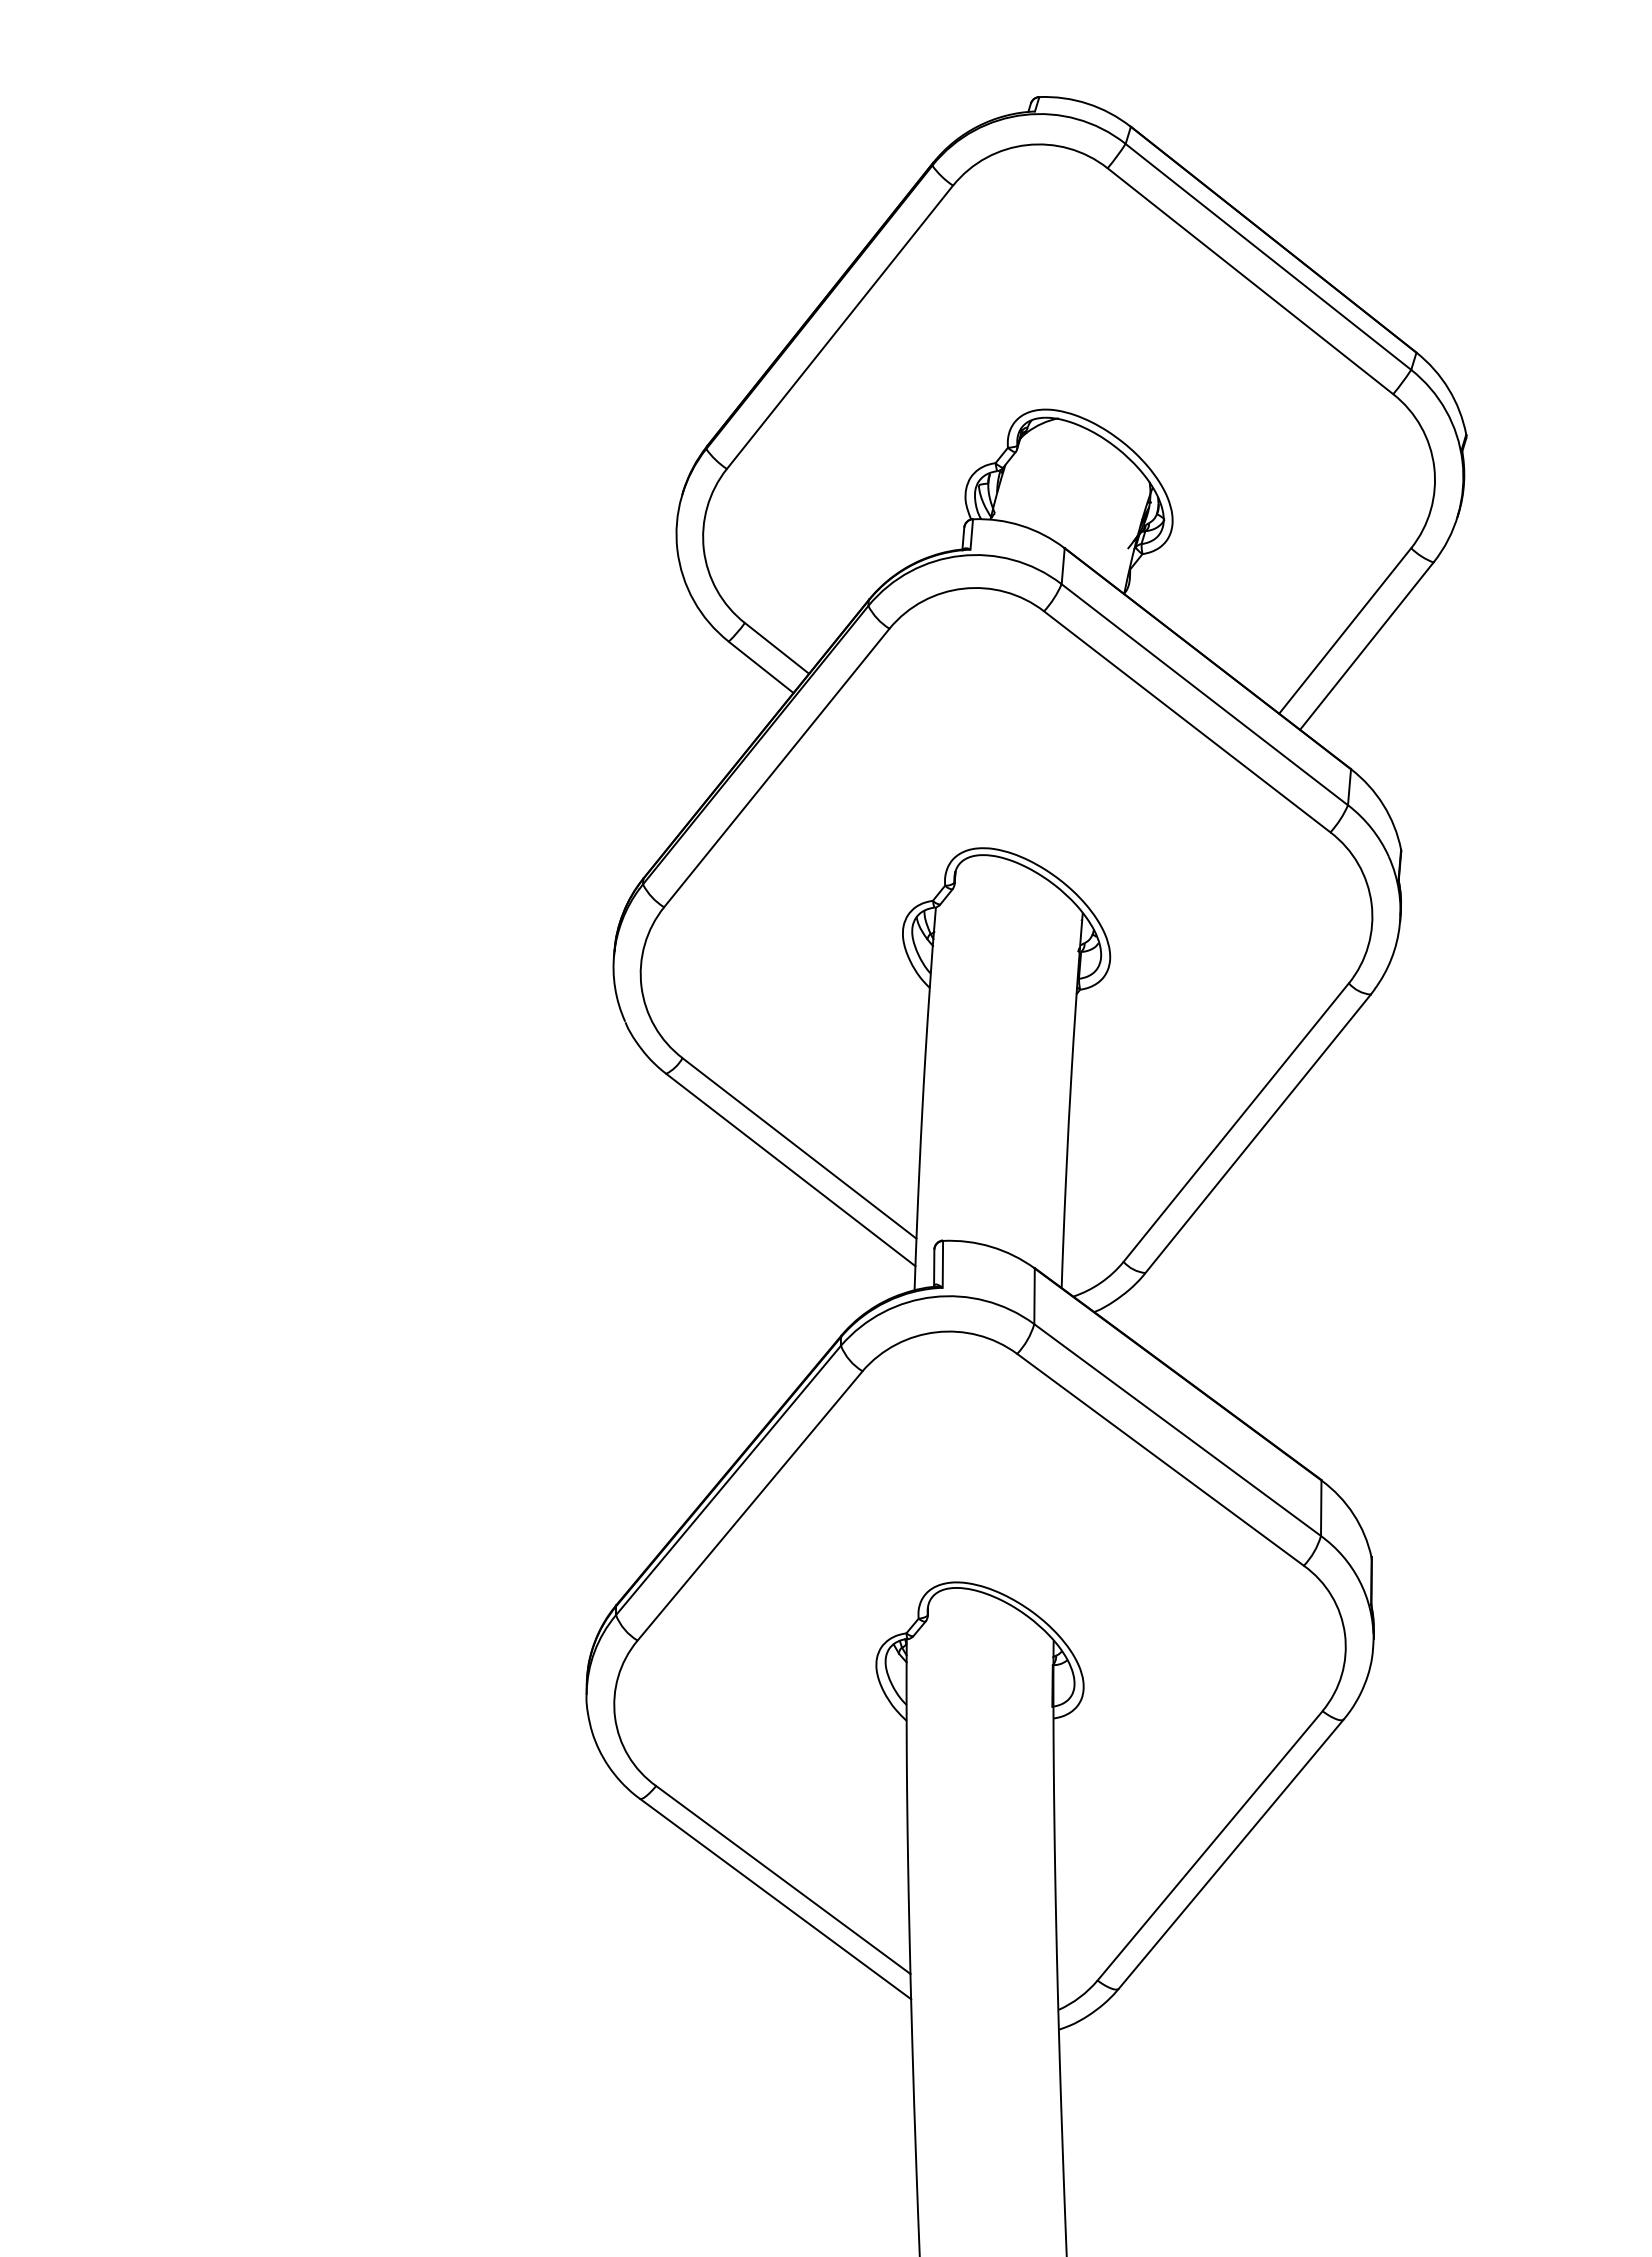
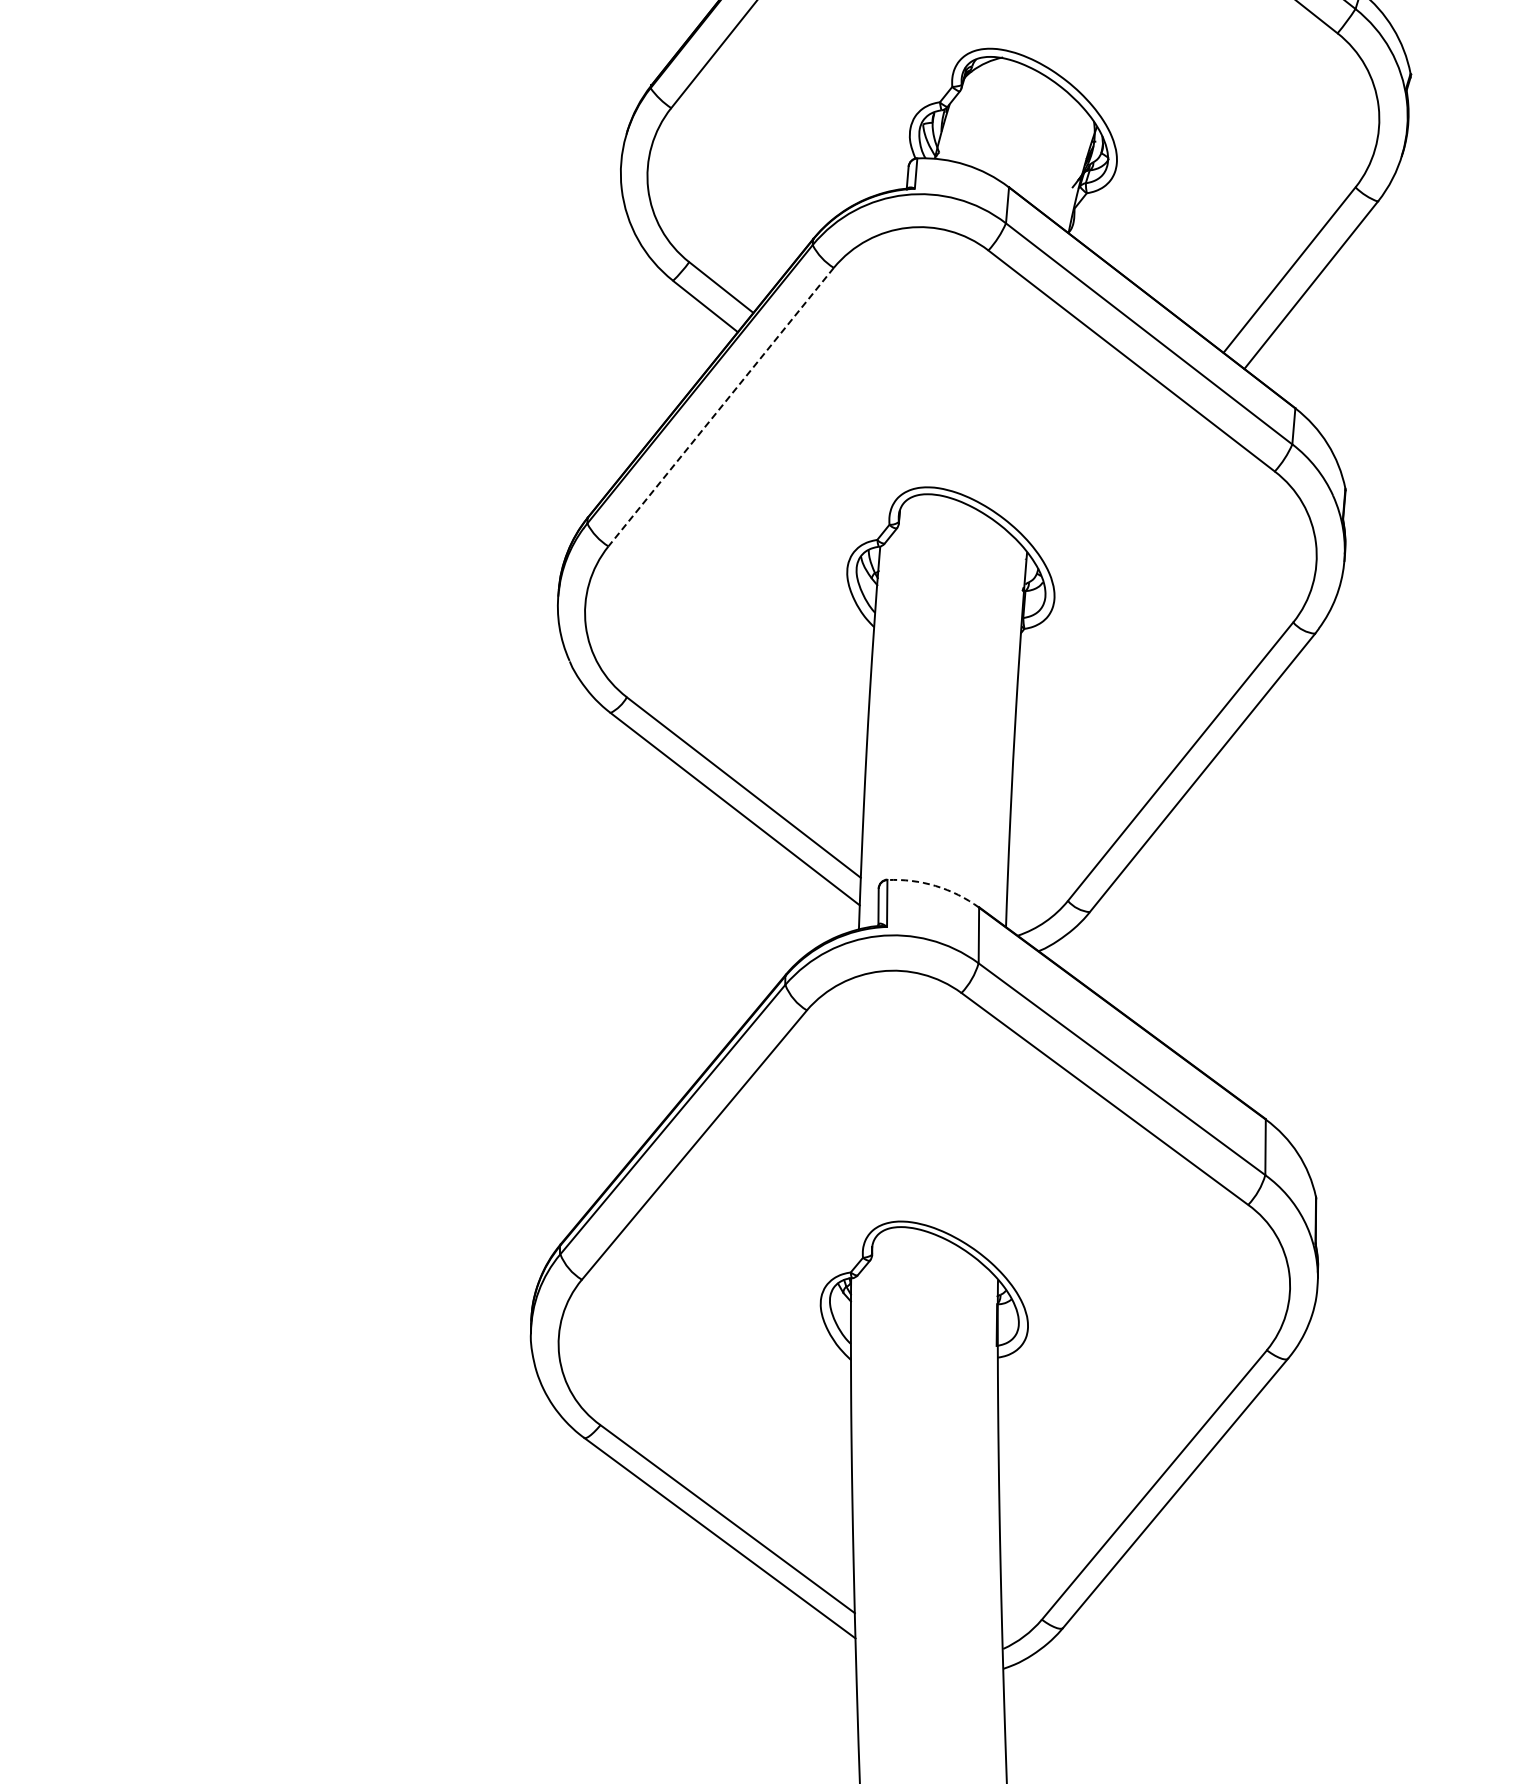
line: (776, 768) -> (720, 407), solid -> dashed
arc: (991, 1246) -> (935, 885), solid -> dashed

